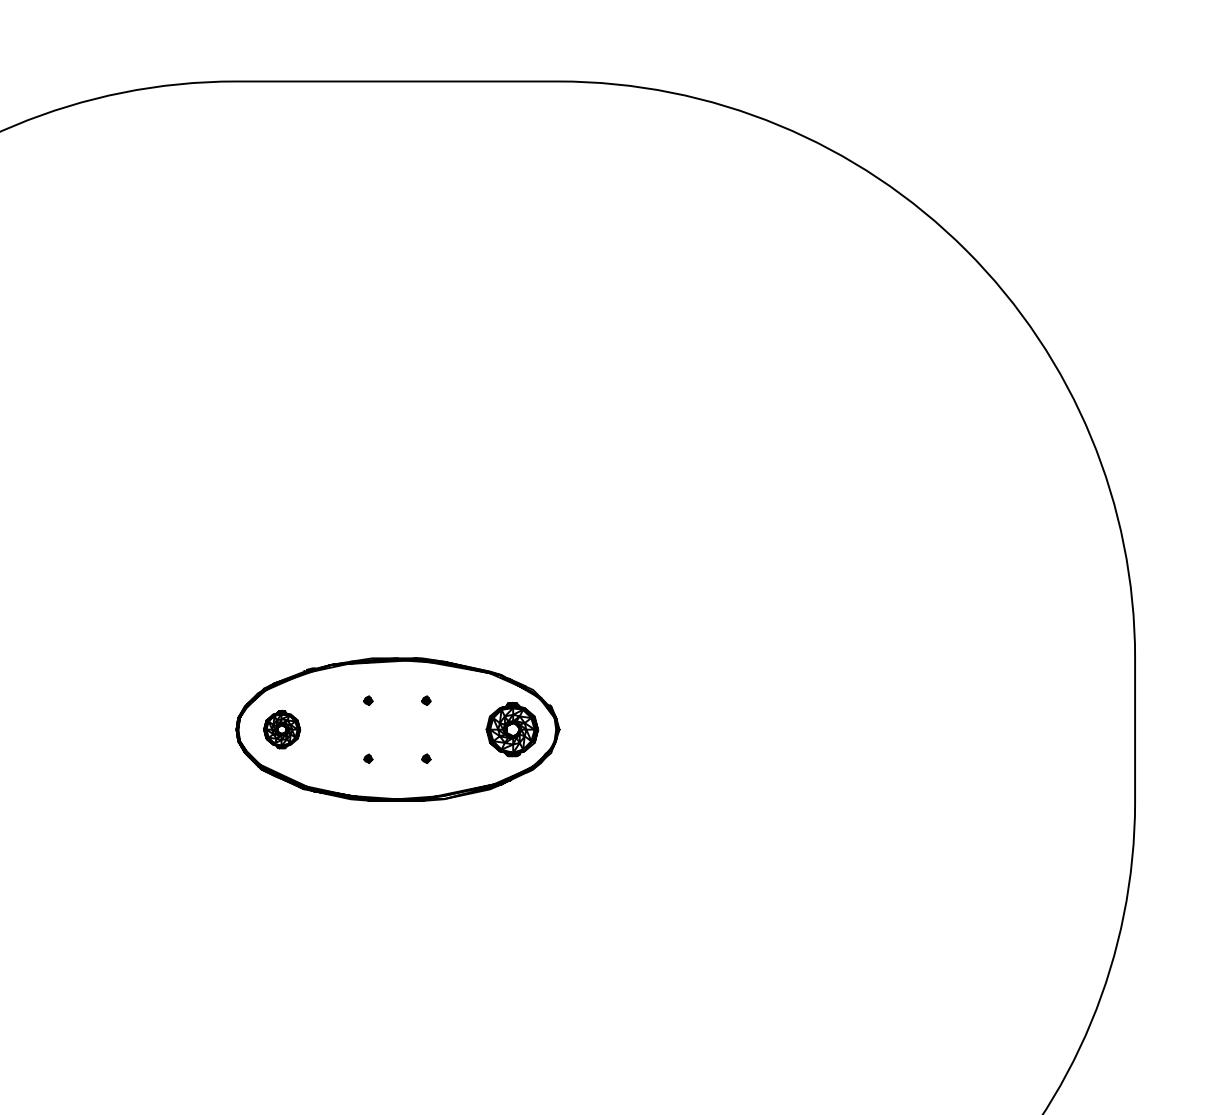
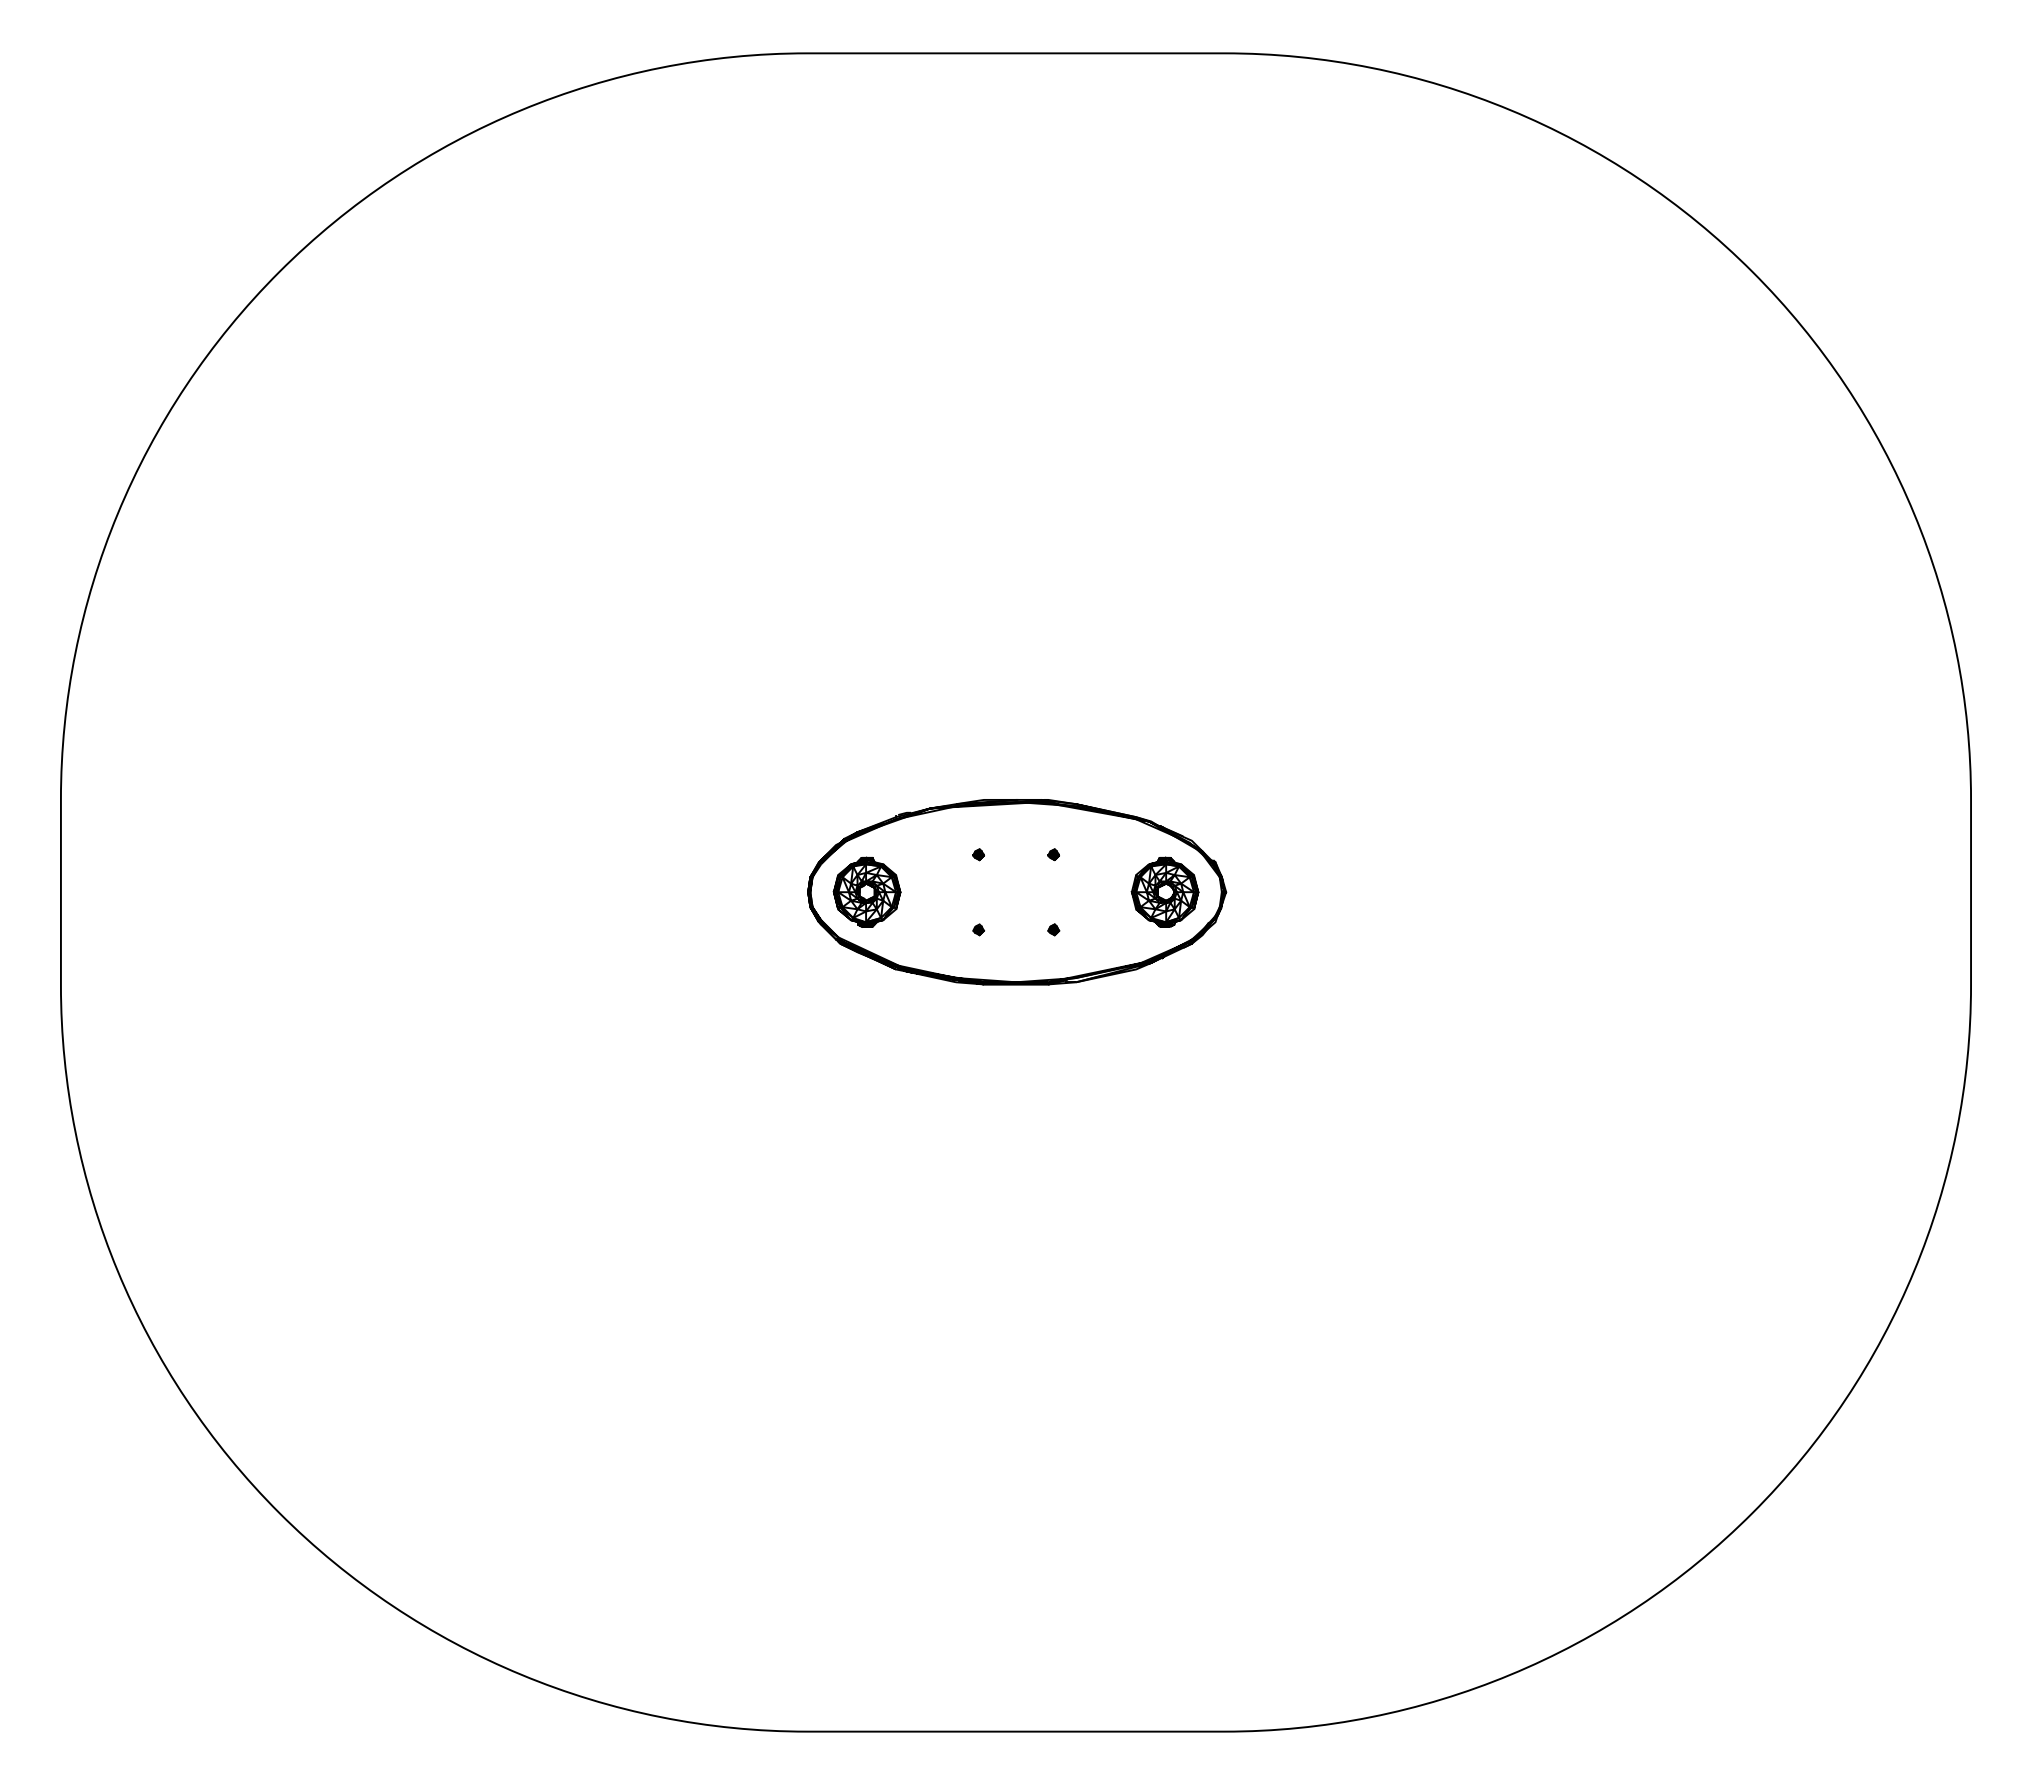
part: (281, 729) -> (866, 891), size x1.43

